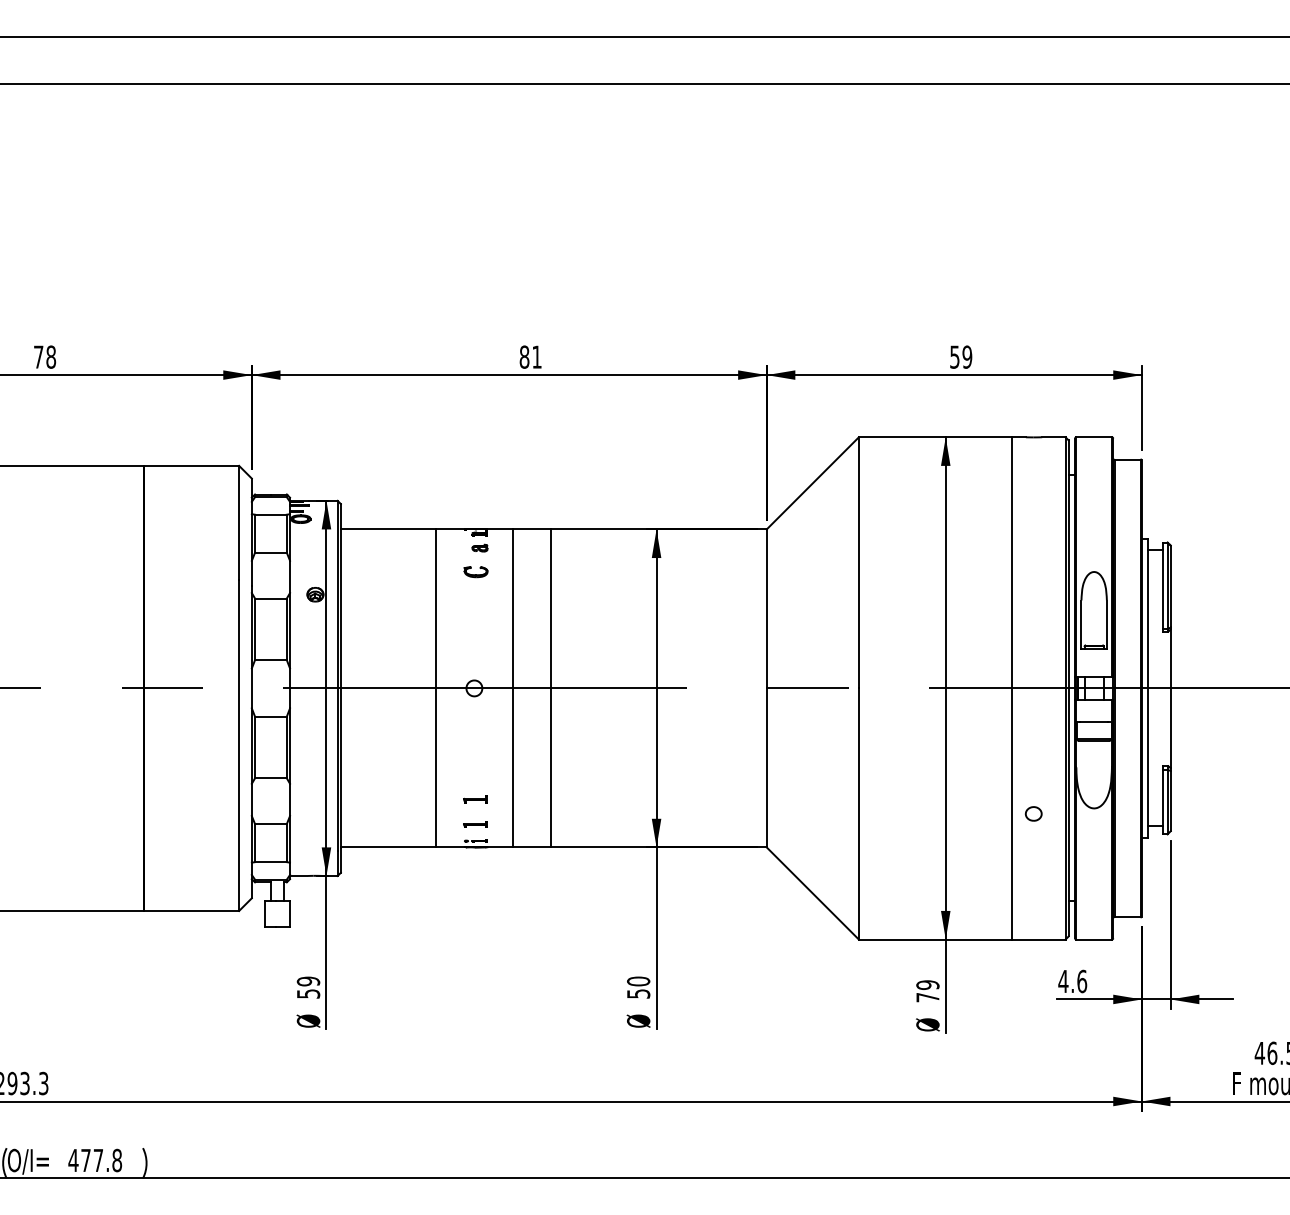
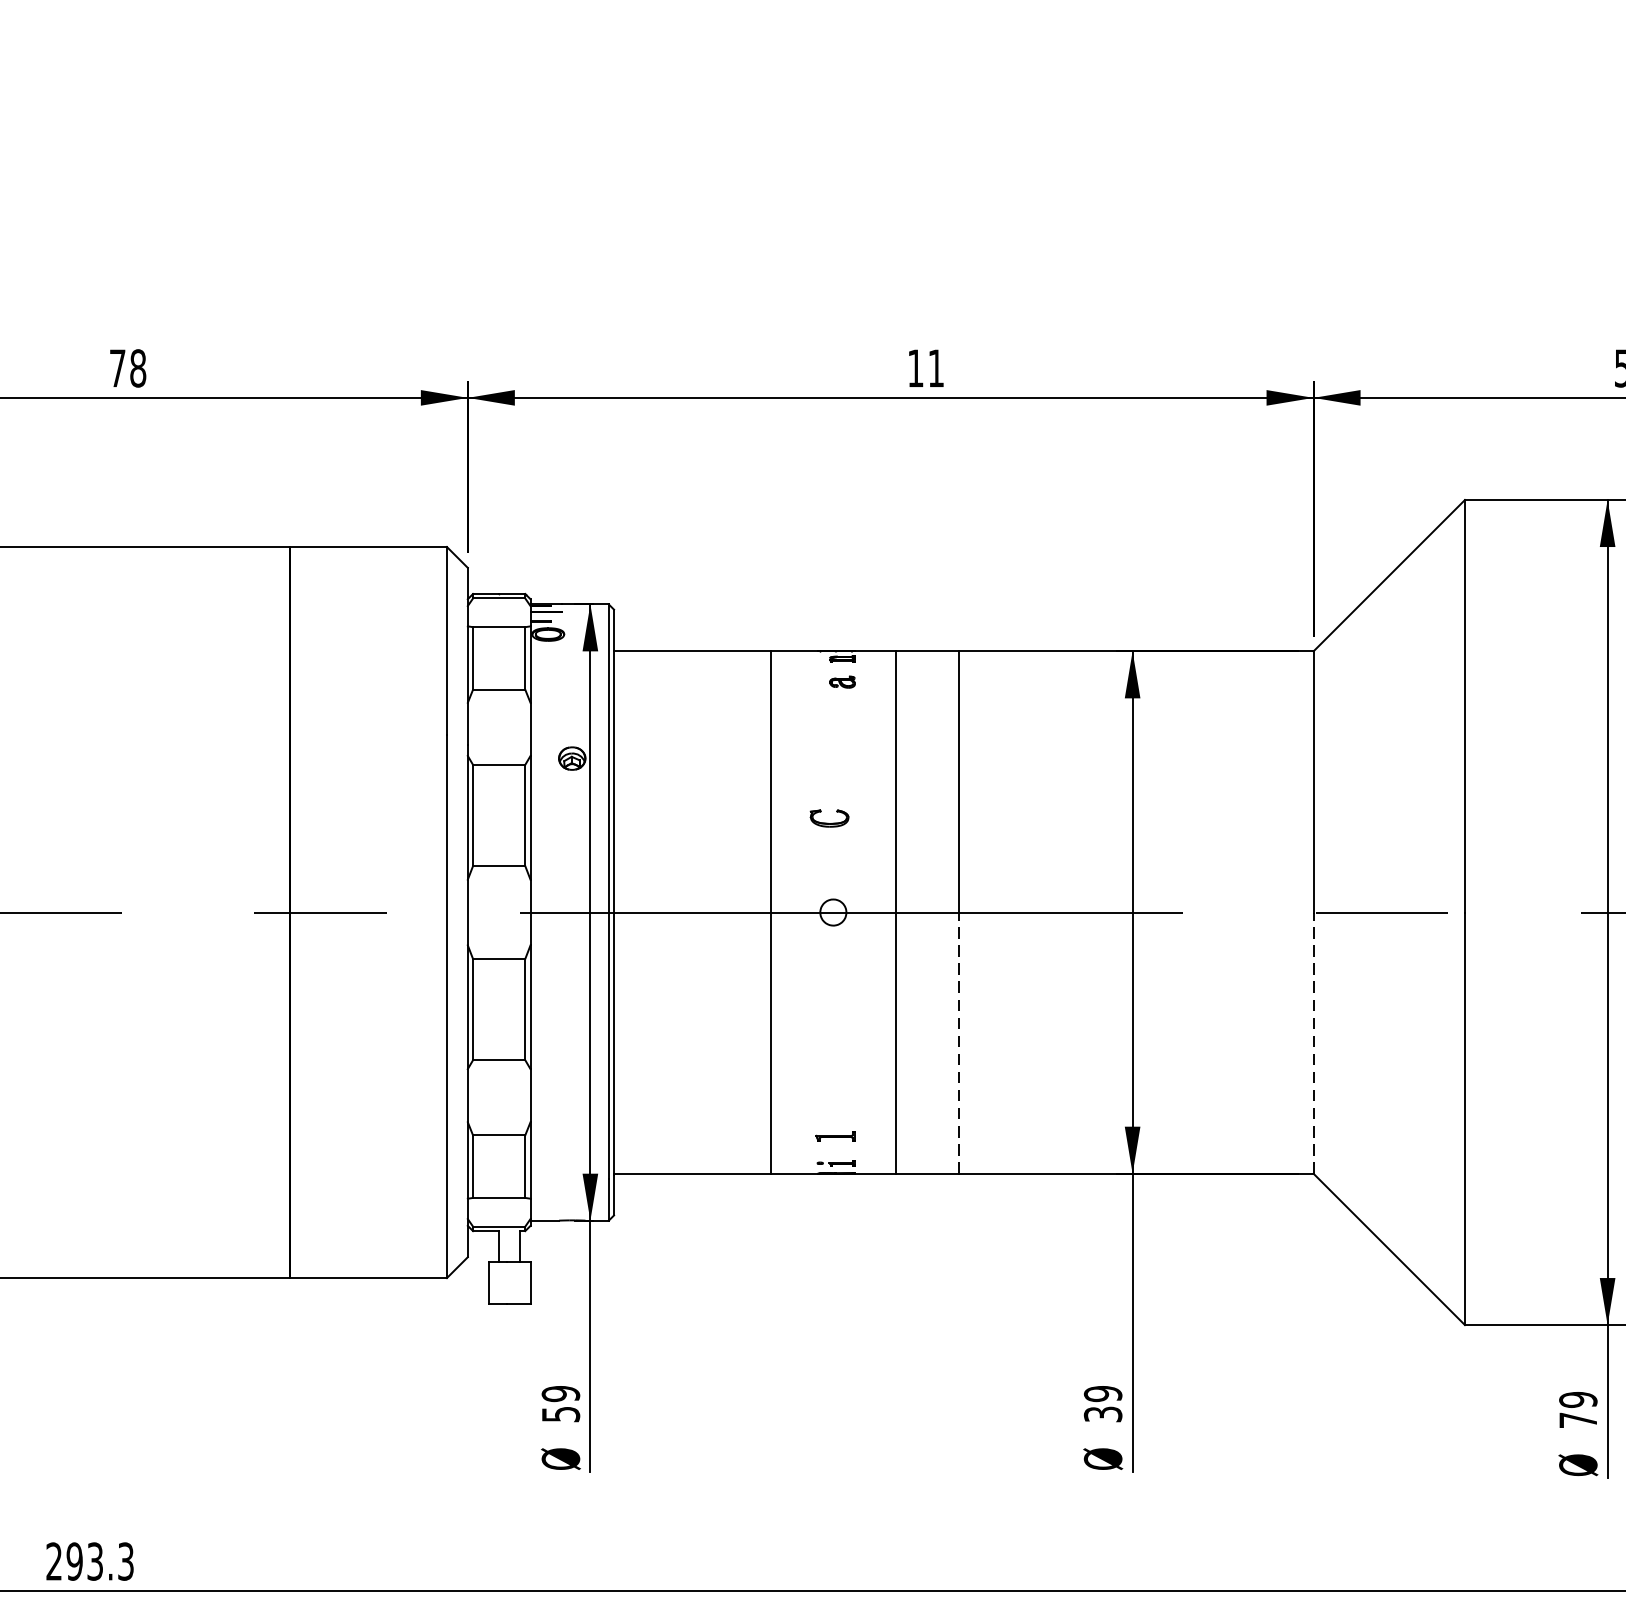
text: (524, 356) -> (915, 367), 81 -> 11
part: (475, 572) -> (828, 819), moved
line: (550, 767) -> (958, 1042), solid -> dashed
line: (766, 767) -> (1313, 1042), solid -> dashed
part: (475, 799) -> (835, 1094), removed
text: (638, 987) -> (1102, 1403), 50 -> 39

